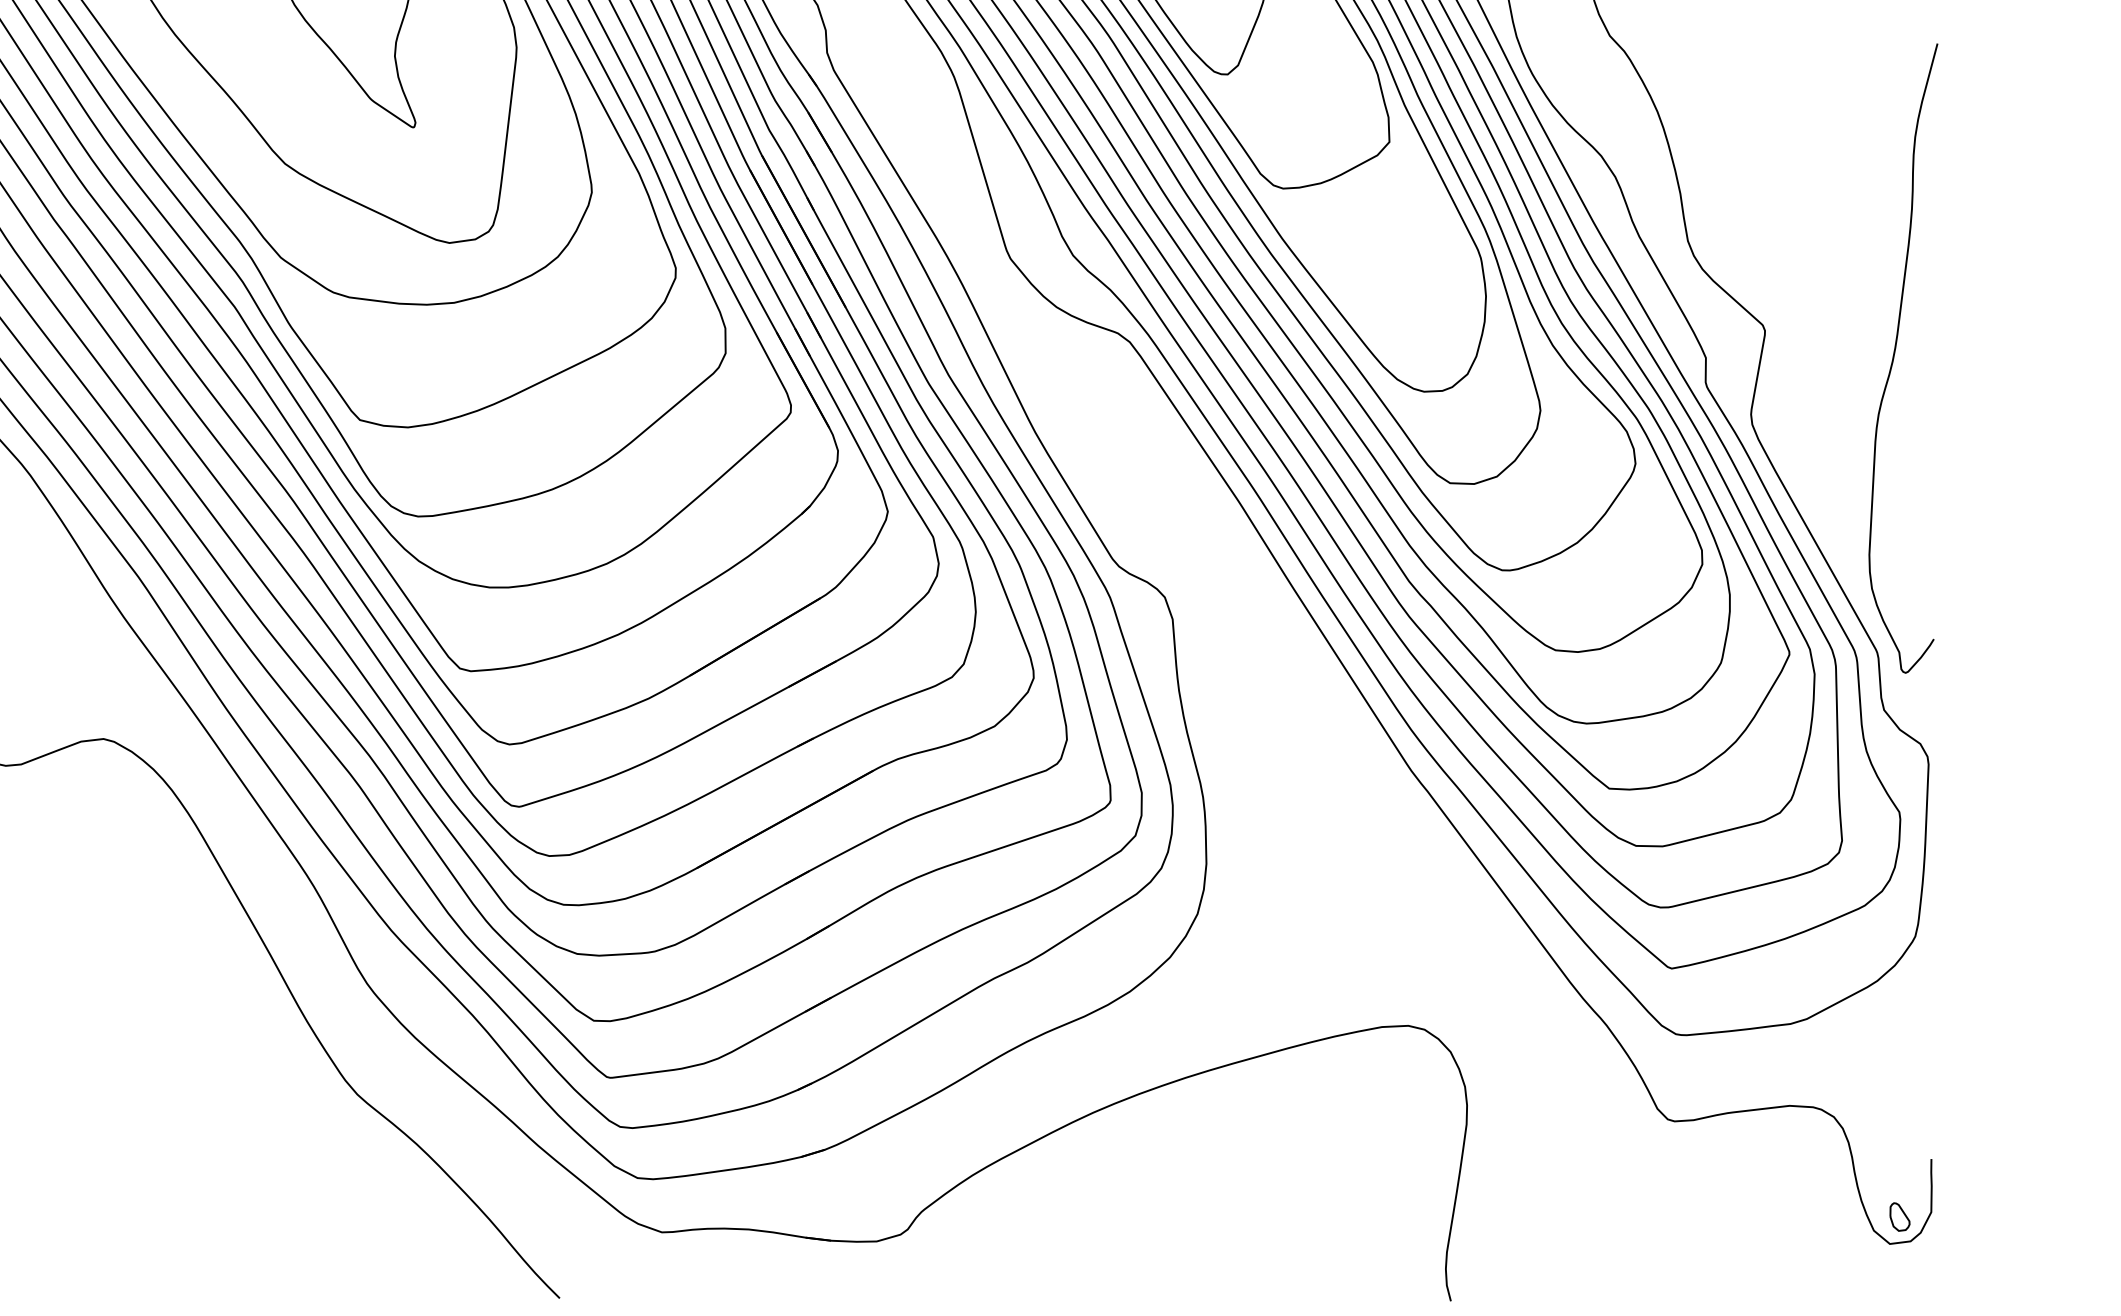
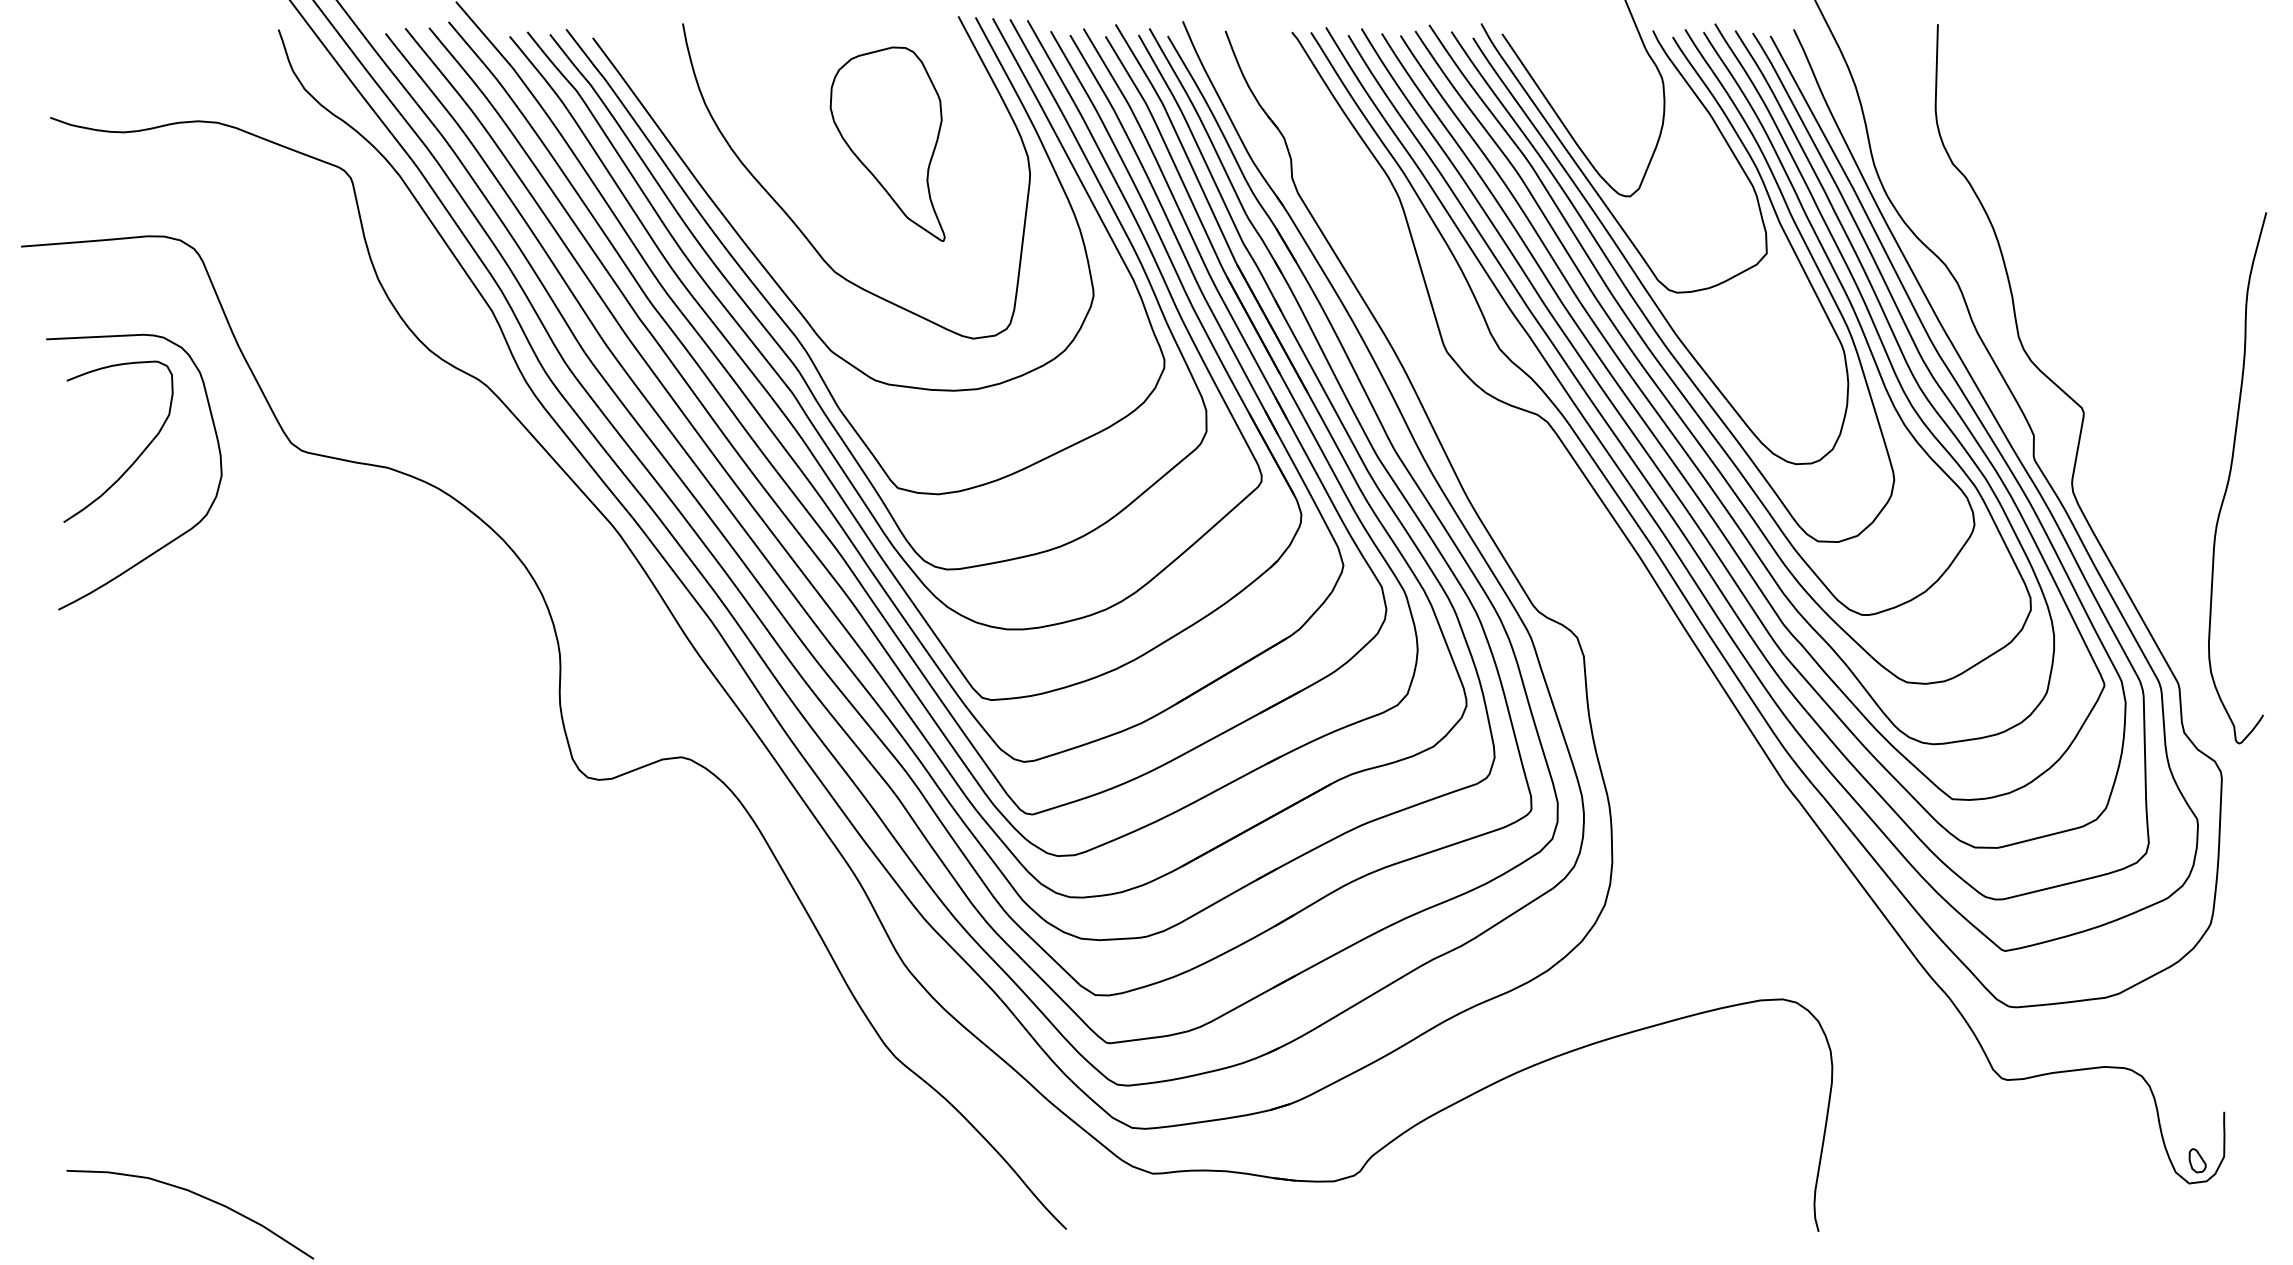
curve: (1895, 357) -> (2230, 477), moved

